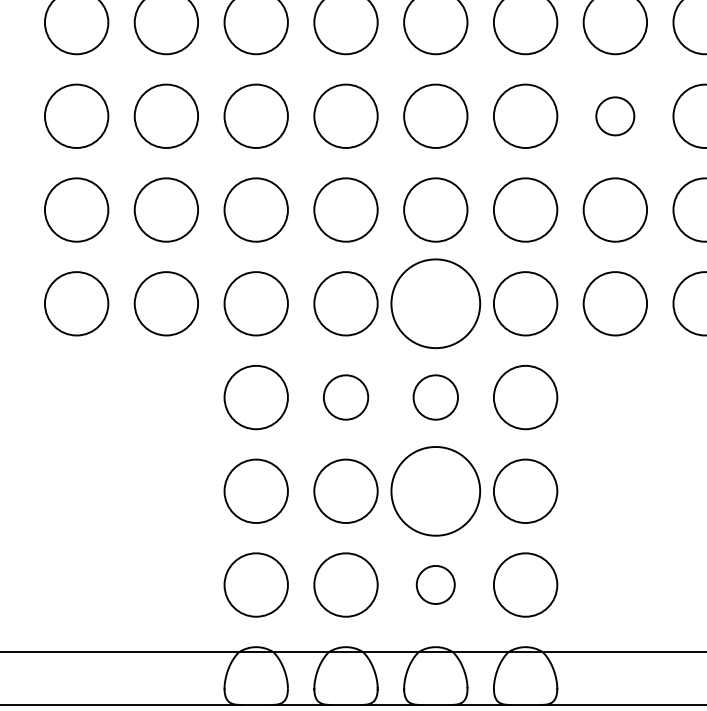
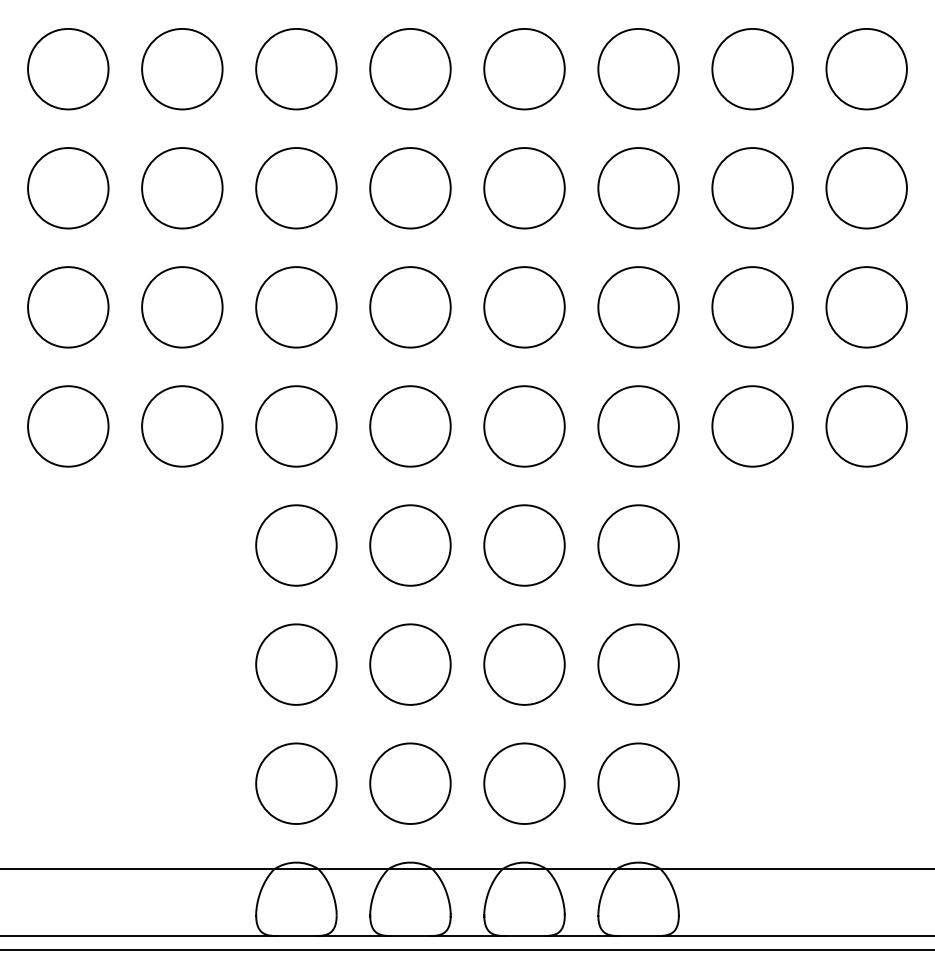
part: (615, 116) -> (752, 188), size x1.67
part: (435, 303) -> (524, 426), size x0.71
part: (346, 397) -> (410, 545), size x1.43
part: (435, 397) -> (524, 545), size x1.43
part: (435, 491) -> (524, 664), size x0.71
part: (435, 584) -> (524, 783), size x1.67

